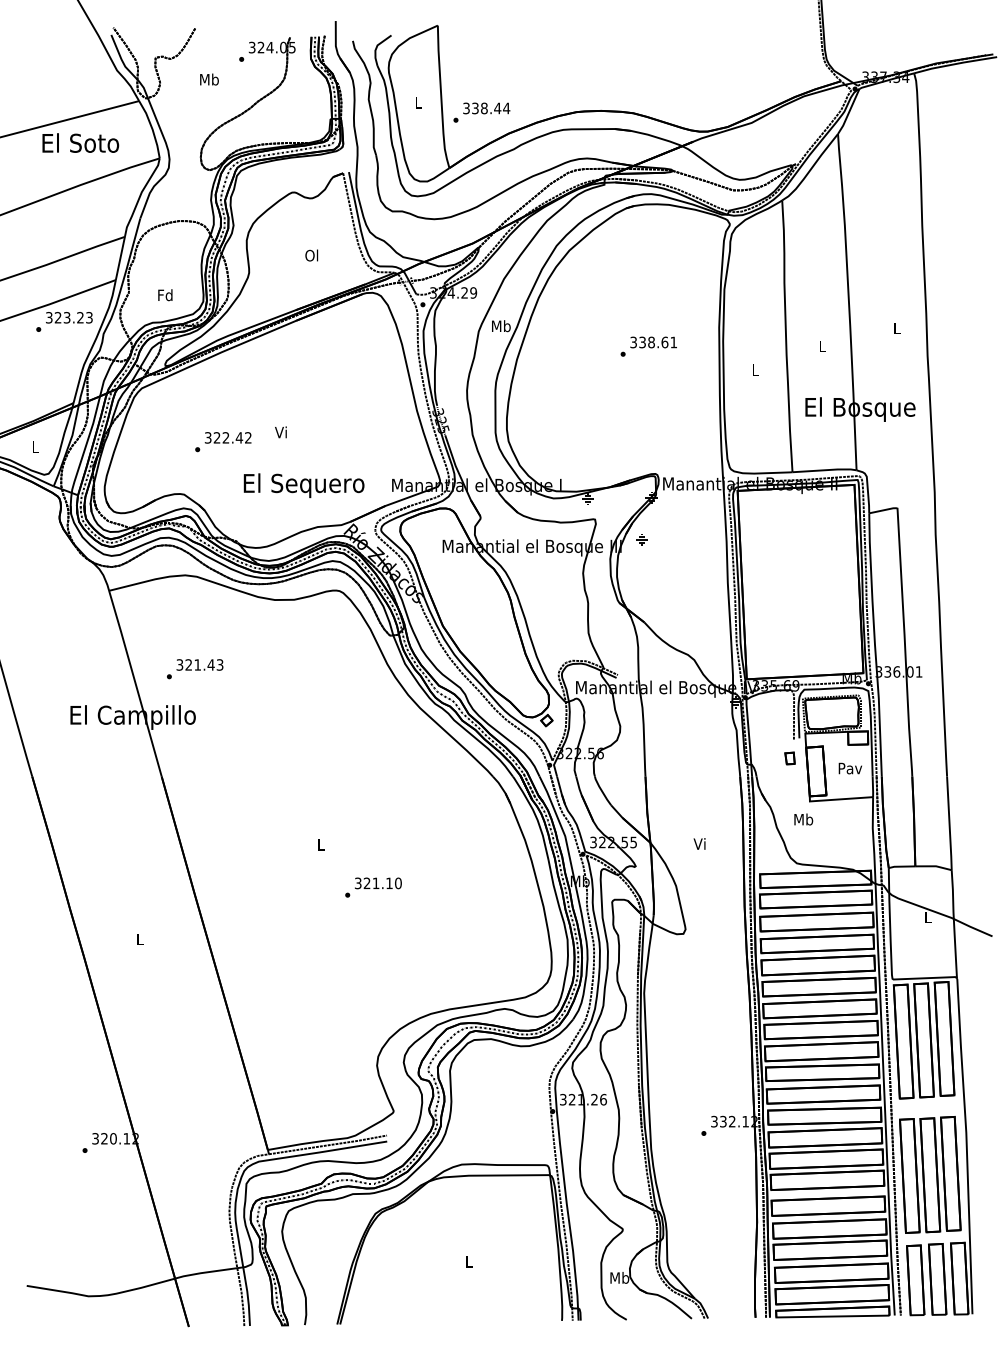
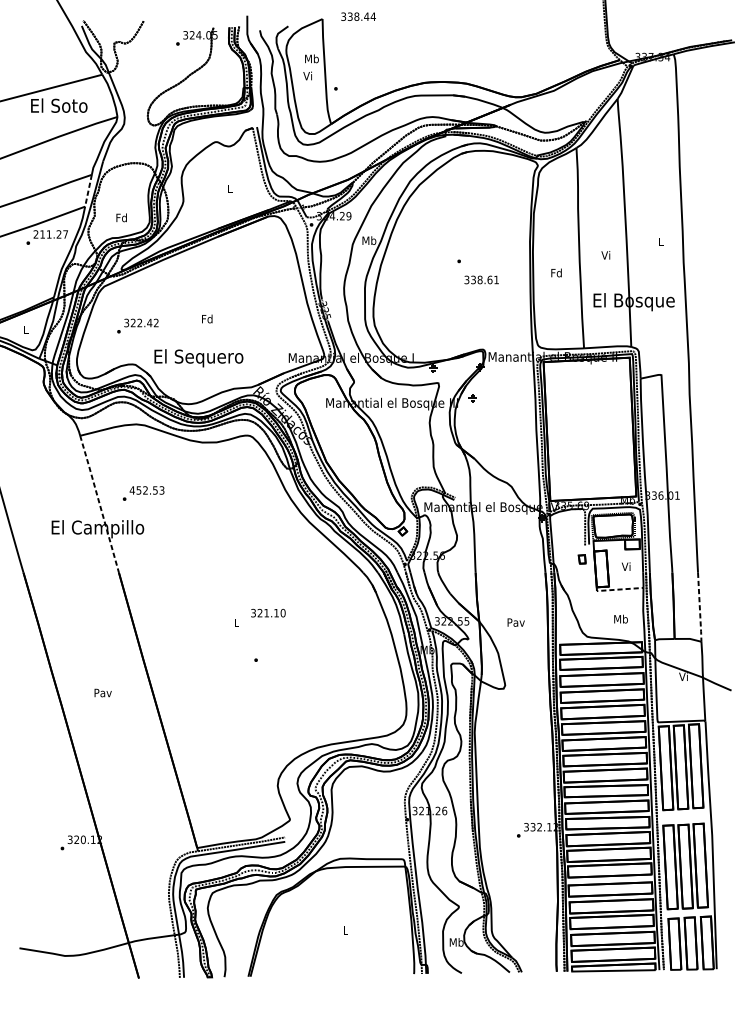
text: (209, 79) -> (311, 58), moved
text: (417, 102) -> (307, 75), L -> Vi
text: (486, 108) -> (358, 16), moved
text: (311, 255) -> (229, 188), Ol -> L
line: (120, 258) -> (88, 190), solid -> dashed
text: (69, 317) -> (50, 234), 323.23 -> 211.27
text: (653, 342) -> (481, 279), moved
text: (821, 345) -> (605, 254), L -> Vi
text: (755, 369) -> (556, 272), L -> Fd
text: (281, 432) -> (207, 319), Vi -> Fd
text: (223, 442) -> (137, 326), moved
text: (303, 485) -> (198, 358), moved
text: (195, 664) -> (143, 490), 321.43 -> 452.53
line: (135, 683) -> (99, 504), solid -> dashed
text: (849, 768) -> (626, 566), Pav -> Vi
line: (838, 799) -> (617, 589), solid -> dashed
text: (803, 819) -> (620, 619), moved
line: (949, 824) -> (699, 608), solid -> dashed
text: (700, 843) -> (516, 622), Vi -> Pav
text: (378, 883) -> (268, 613), moved
text: (927, 917) -> (683, 676), L -> Vi
text: (139, 939) -> (102, 692), L -> Pav

